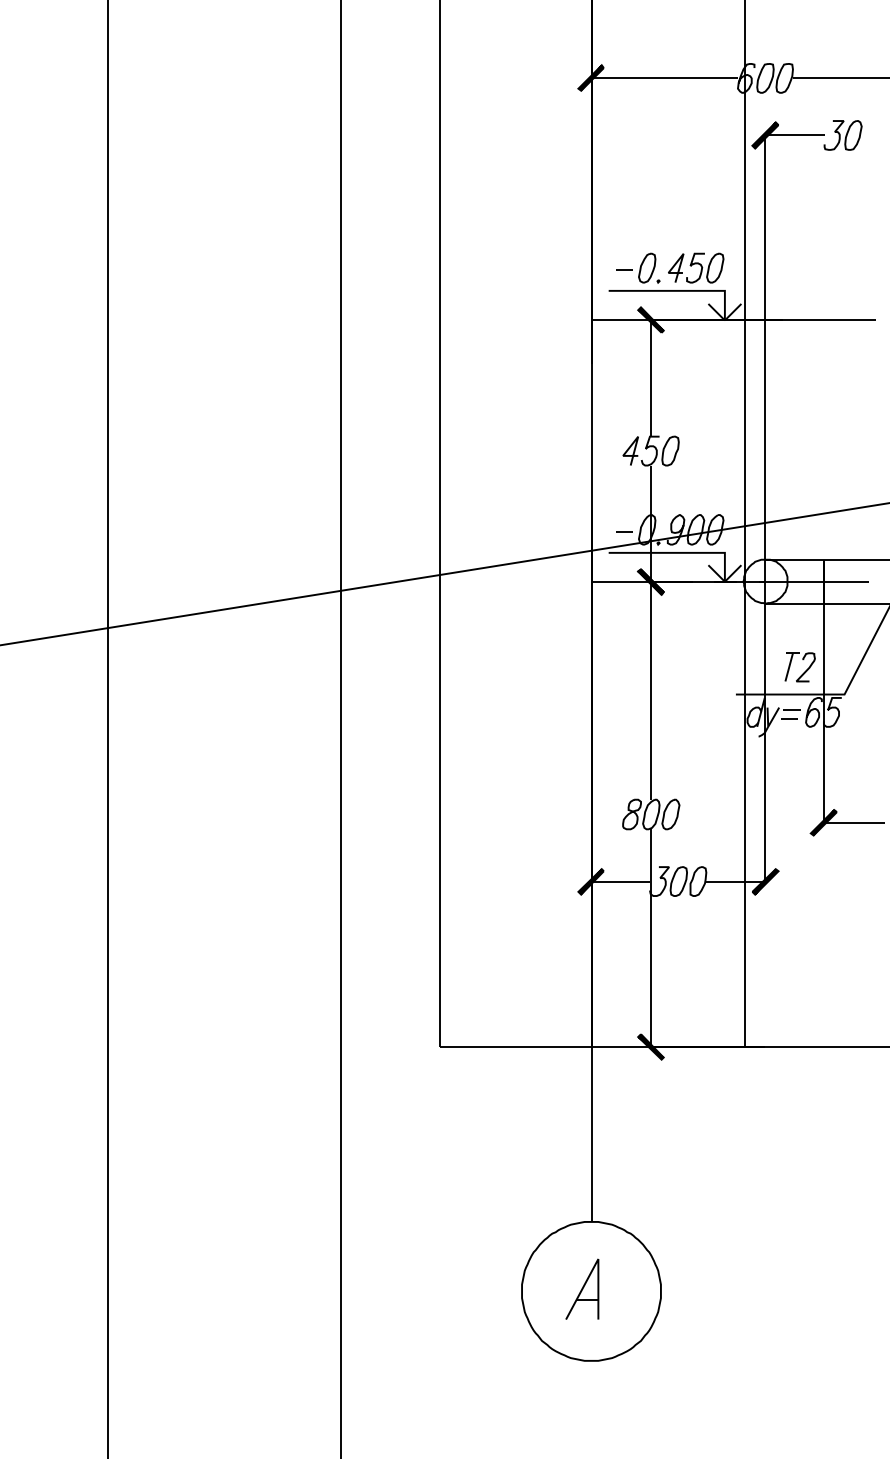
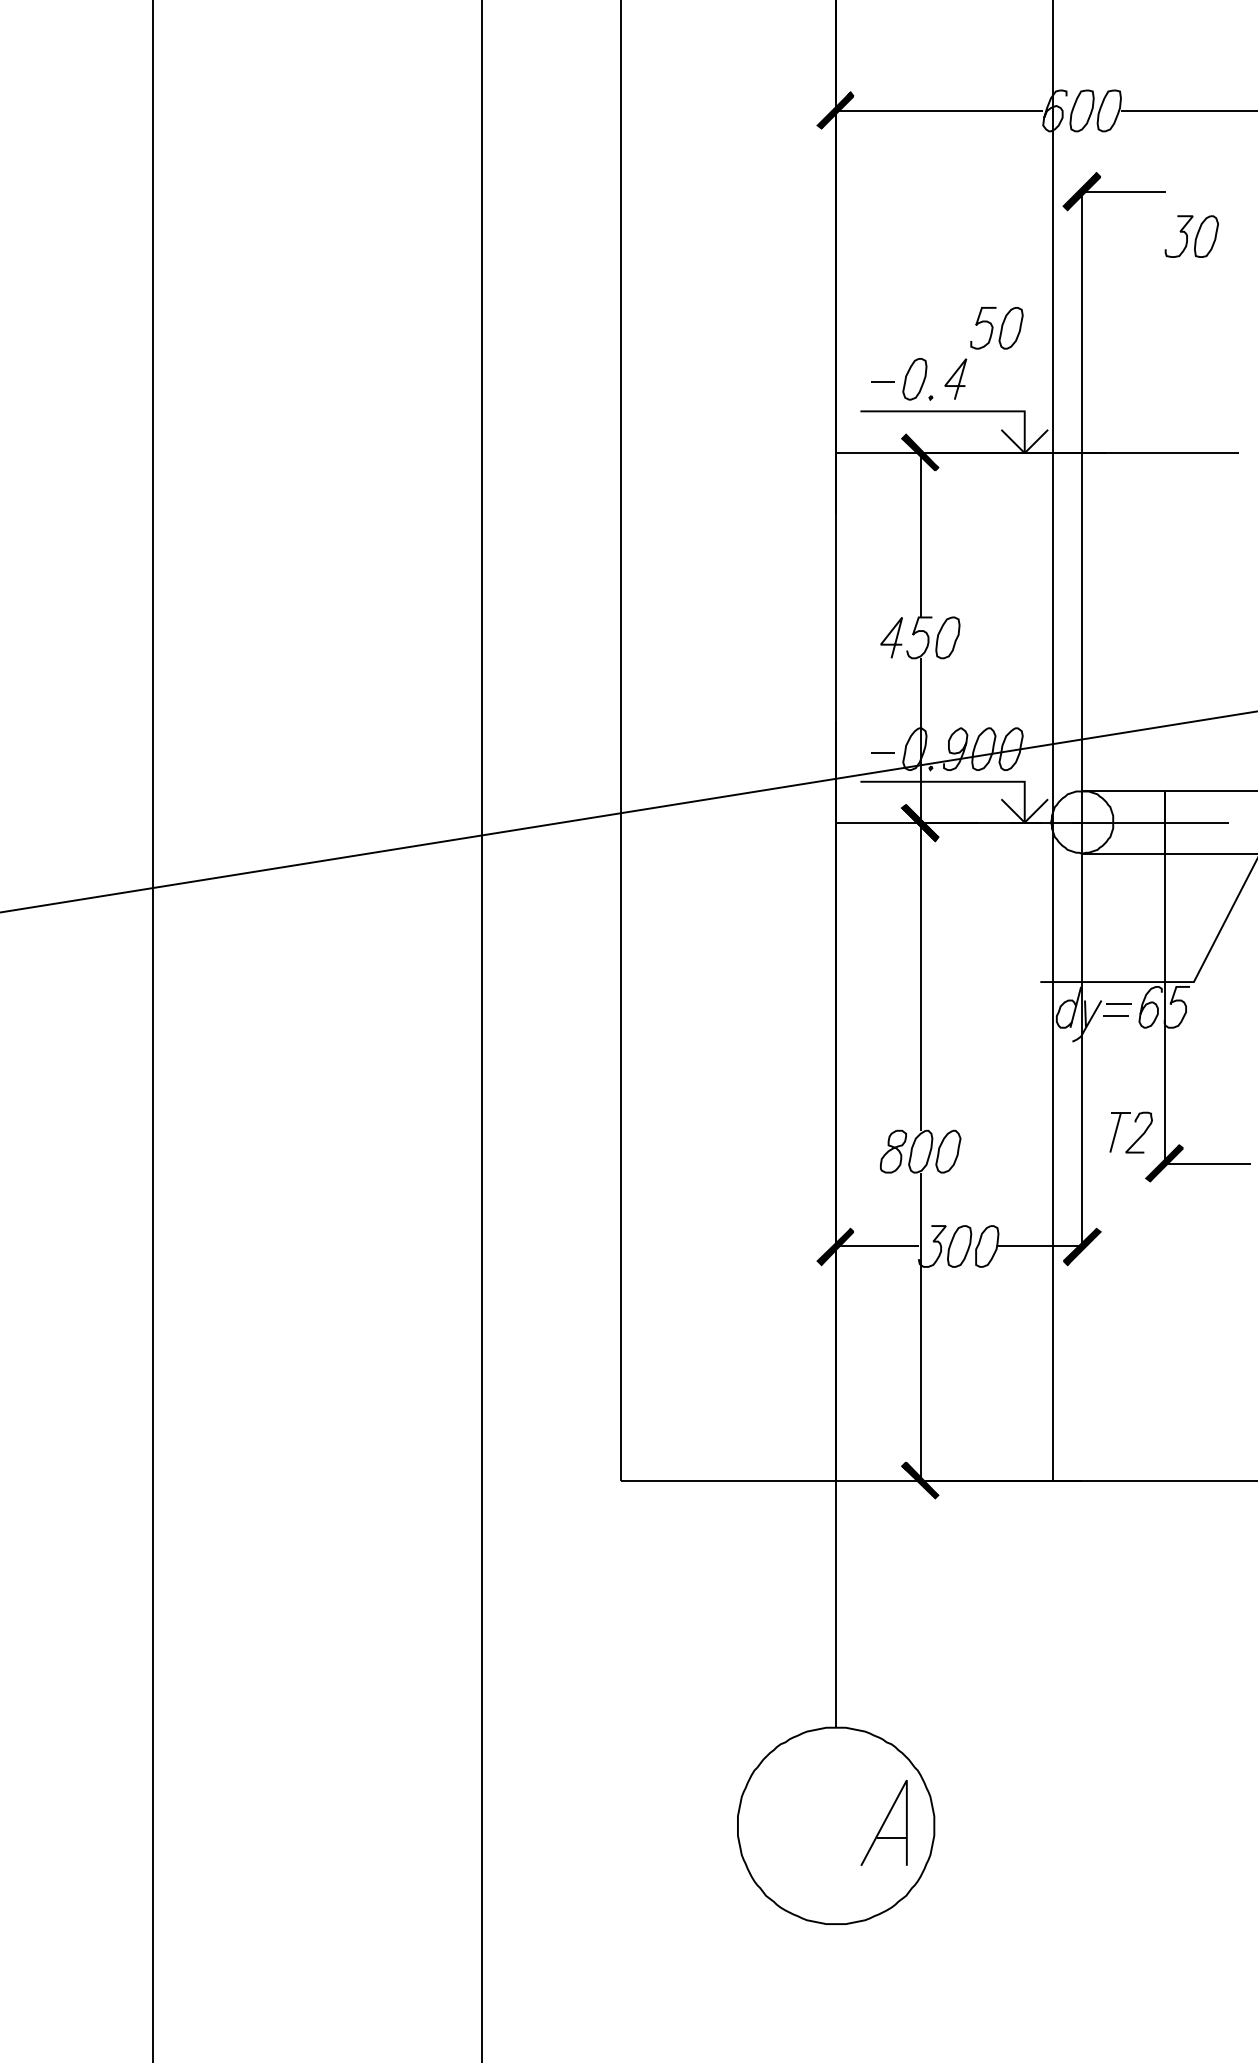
part: (842, 135) -> (1191, 236), moved
part: (704, 268) -> (996, 328), moved
part: (804, 671) -> (1137, 1138), moved
part: (581, 1288) -> (883, 1822), moved

